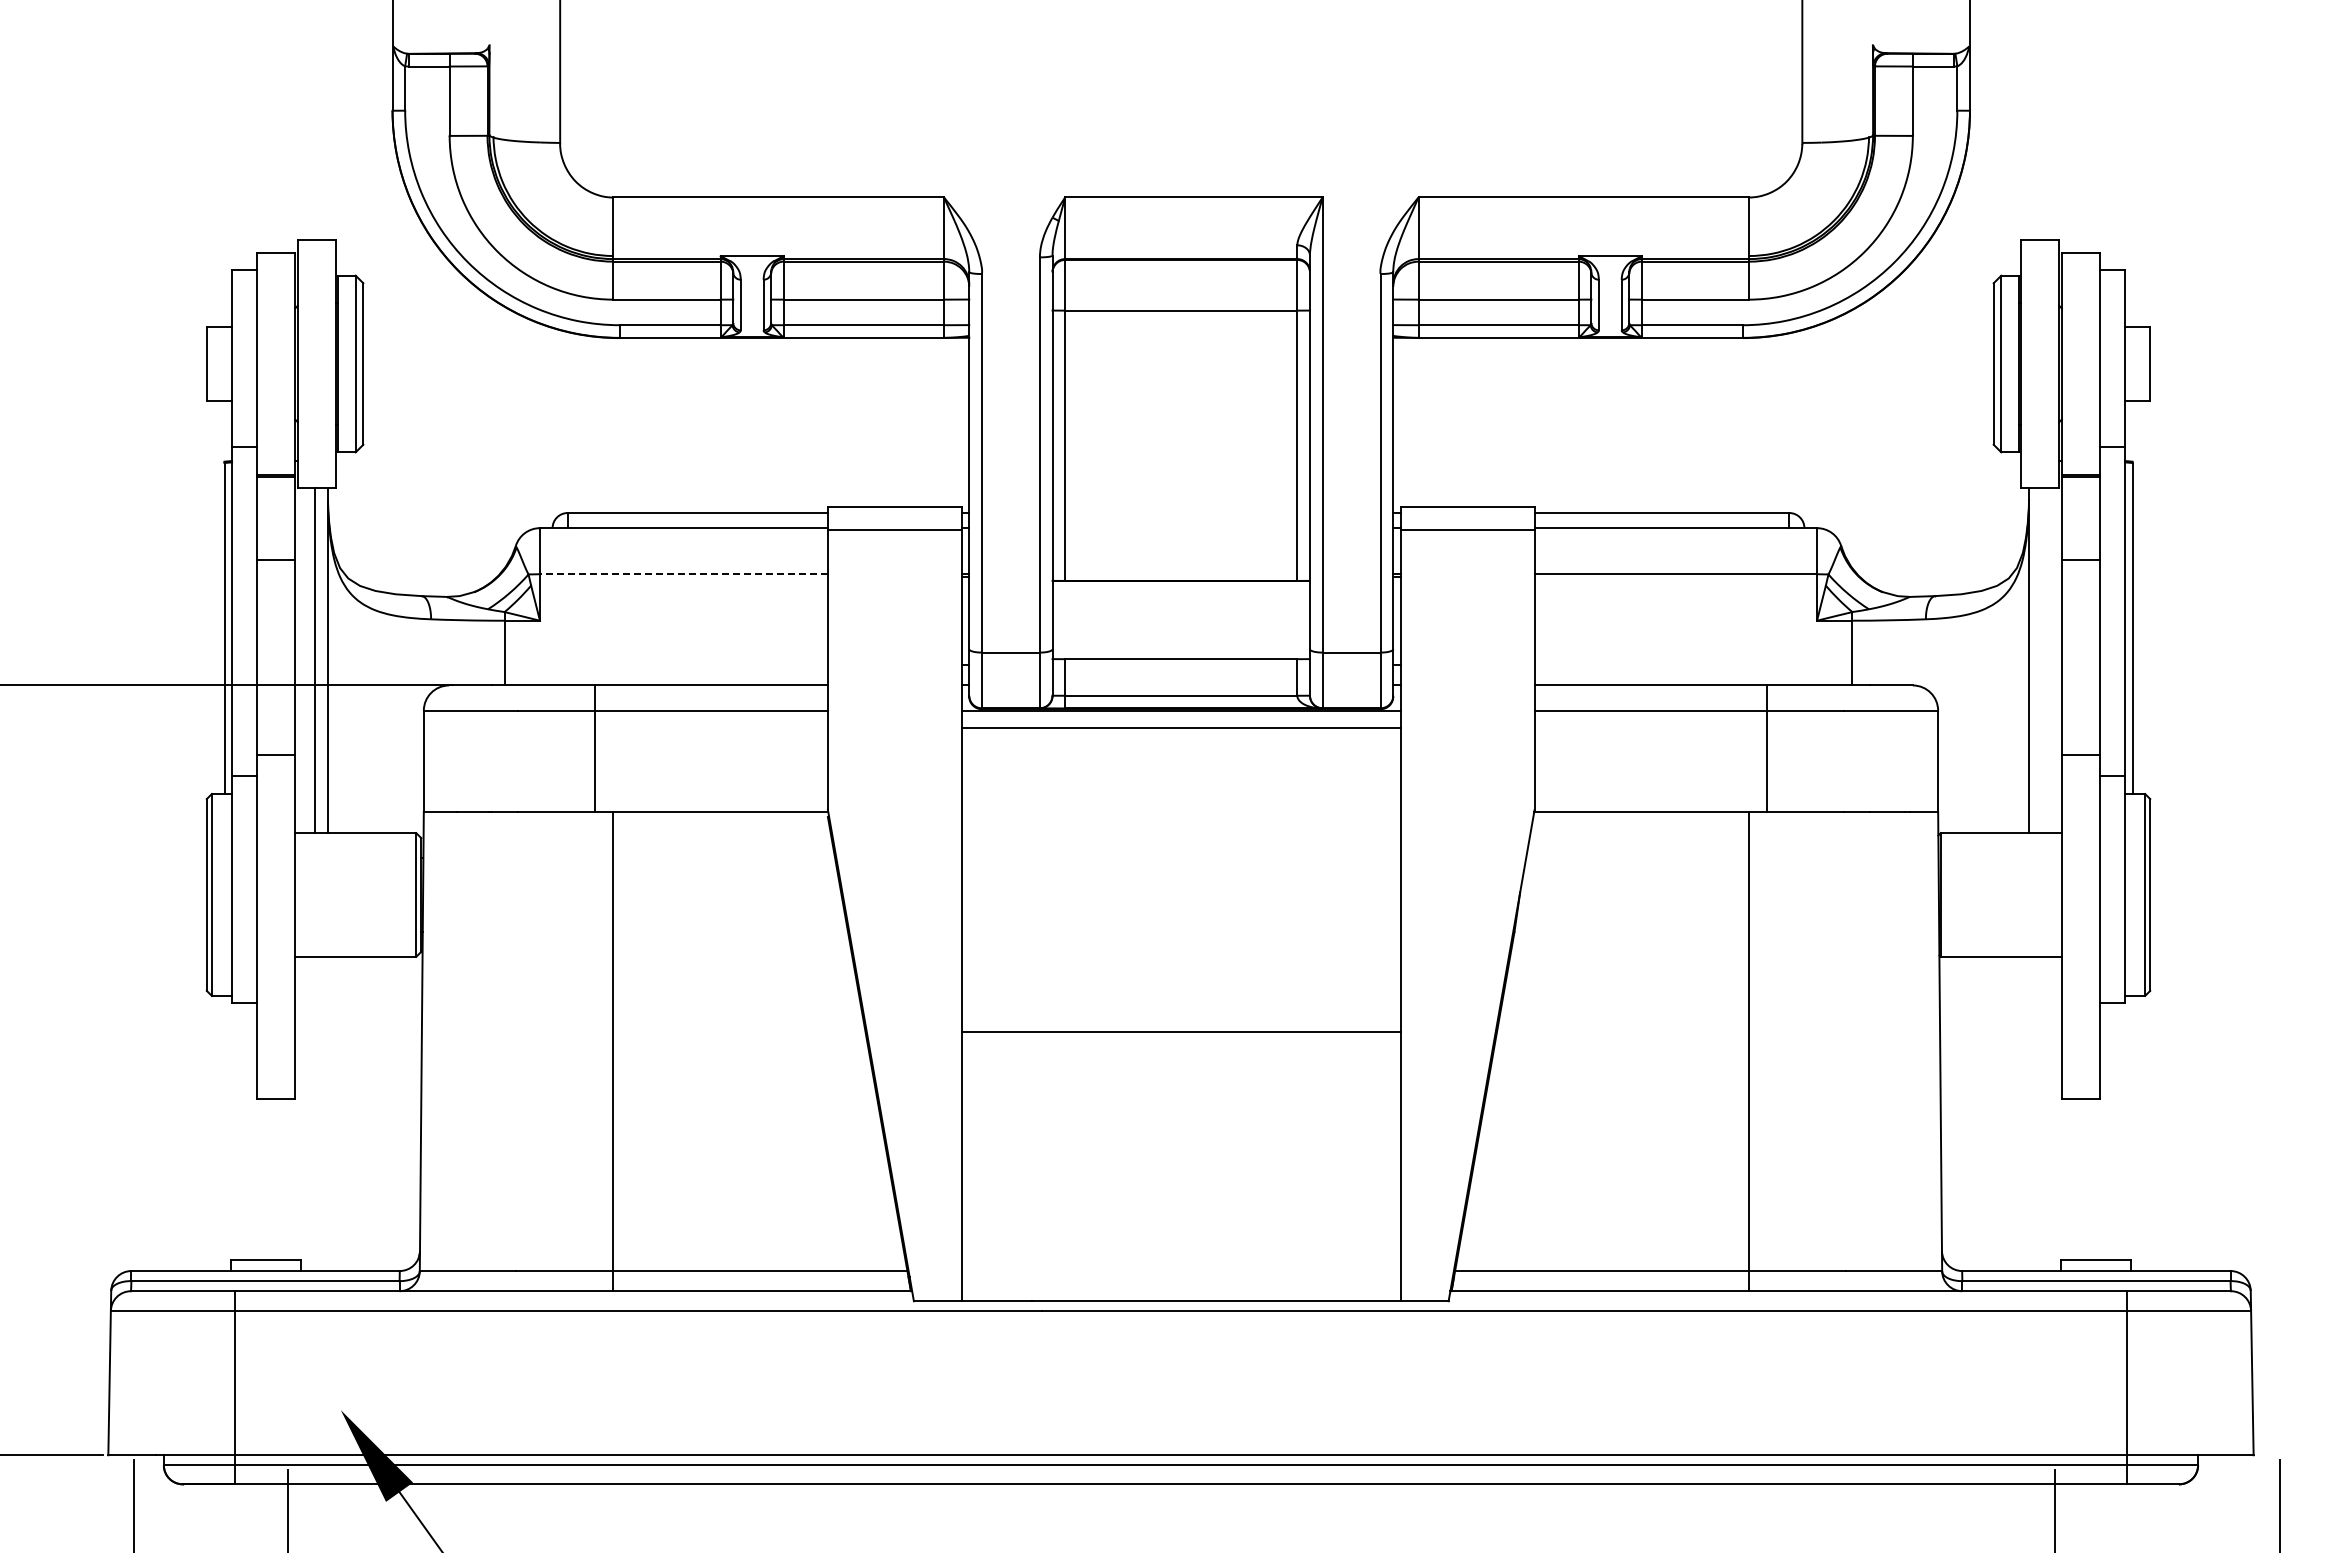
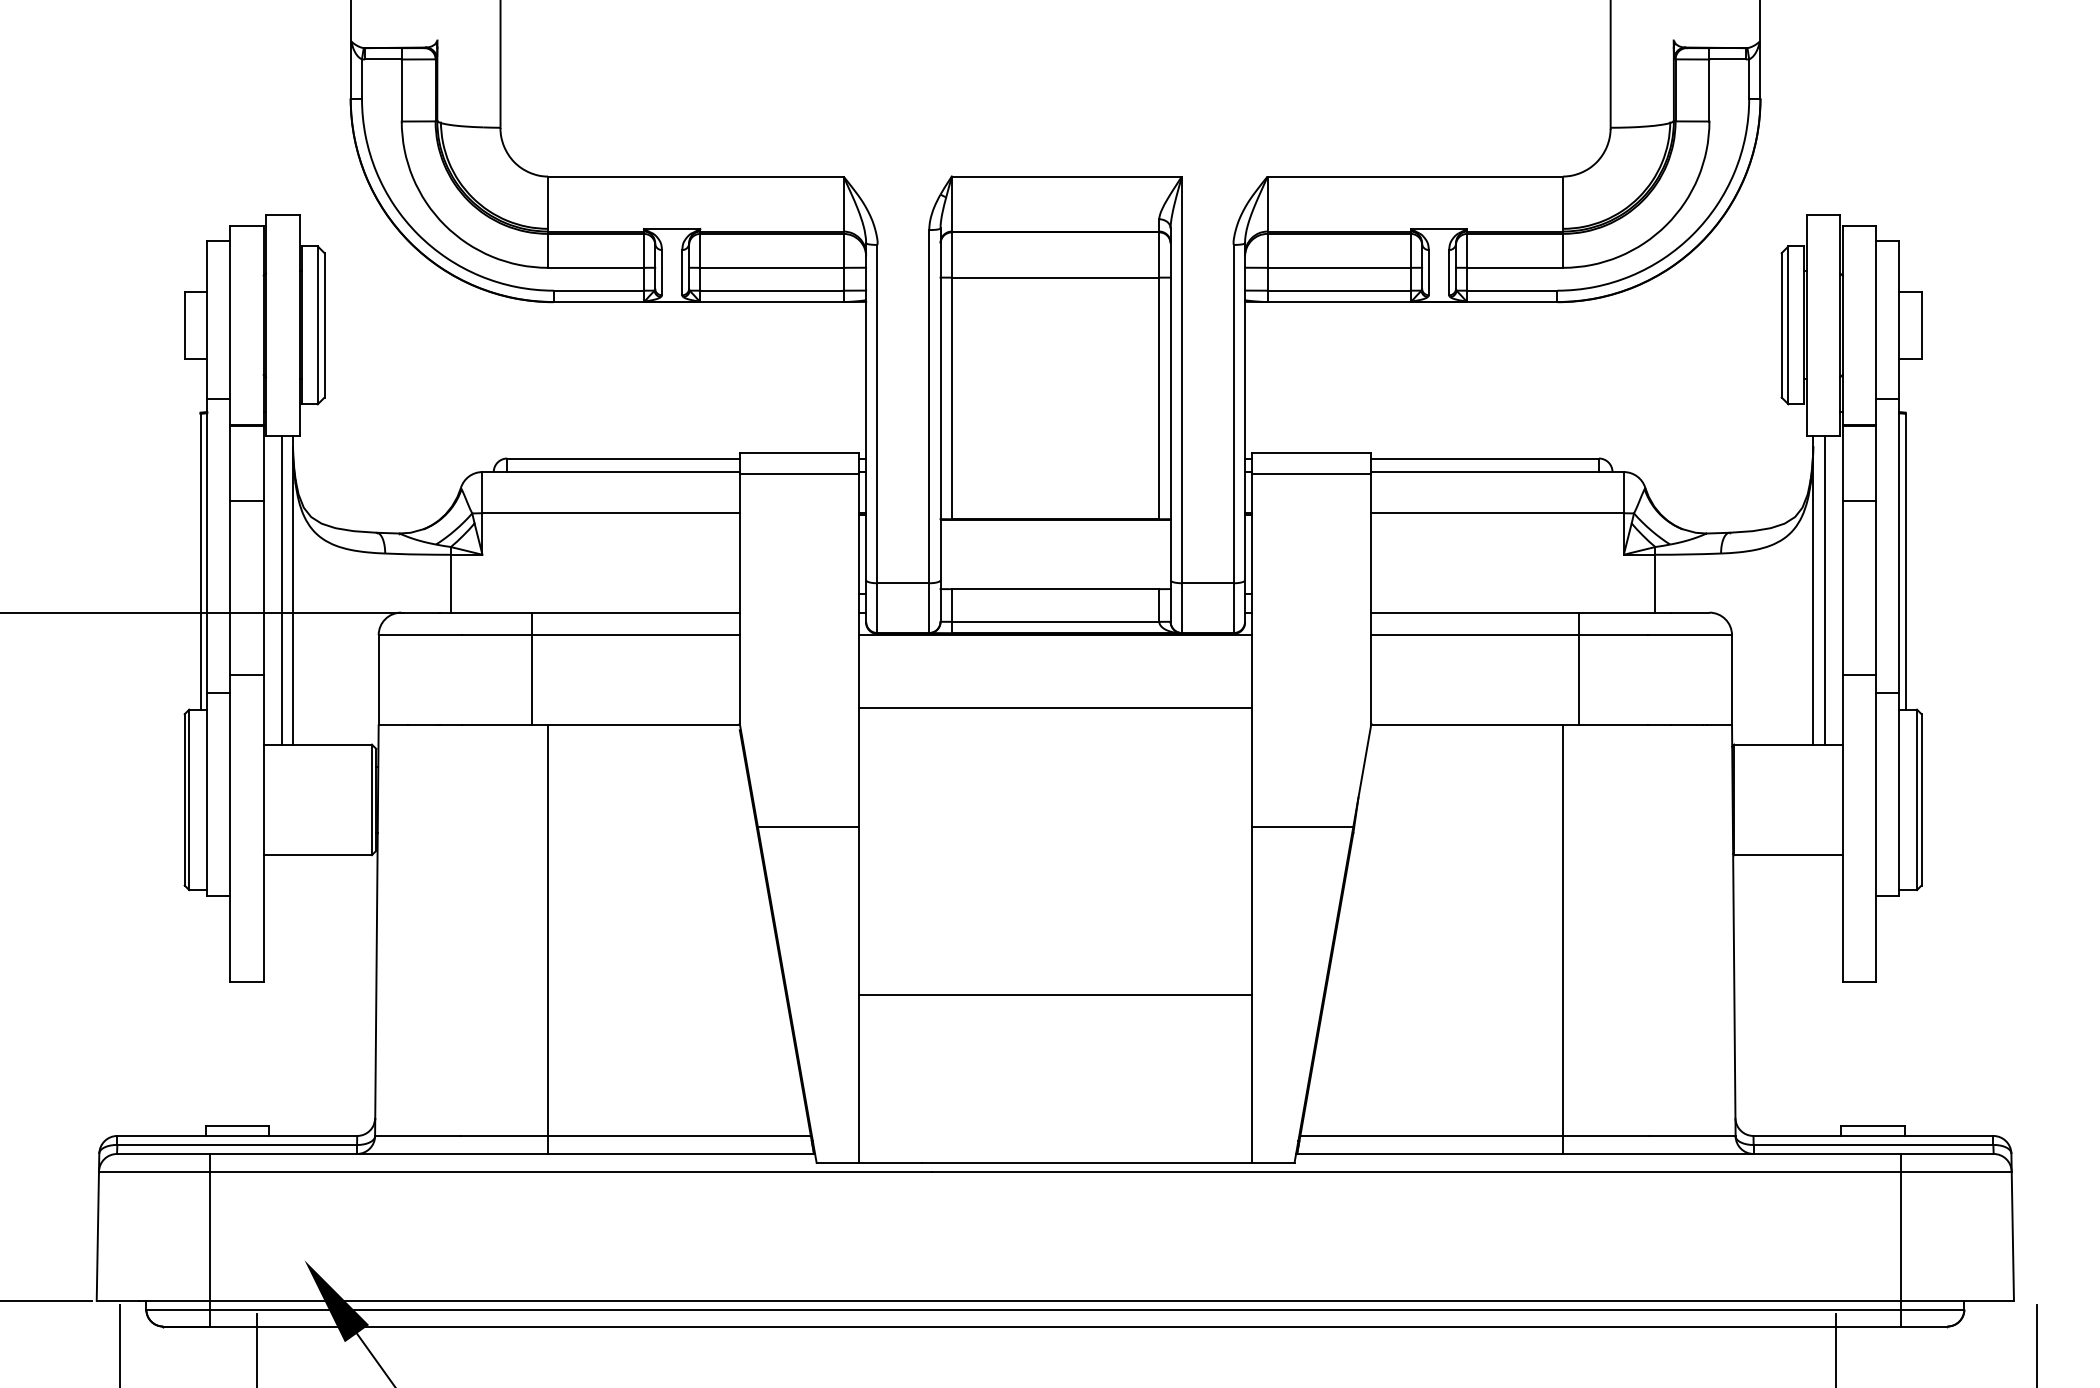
line: (683, 574) -> (610, 513), dashed -> solid
line: (2041, 660) -> (1824, 590), added
line: (1180, 728) -> (1054, 708), moved
line: (904, 925) -> (808, 827), added
line: (1457, 925) -> (1302, 827), added
line: (1180, 1031) -> (1054, 994), moved

